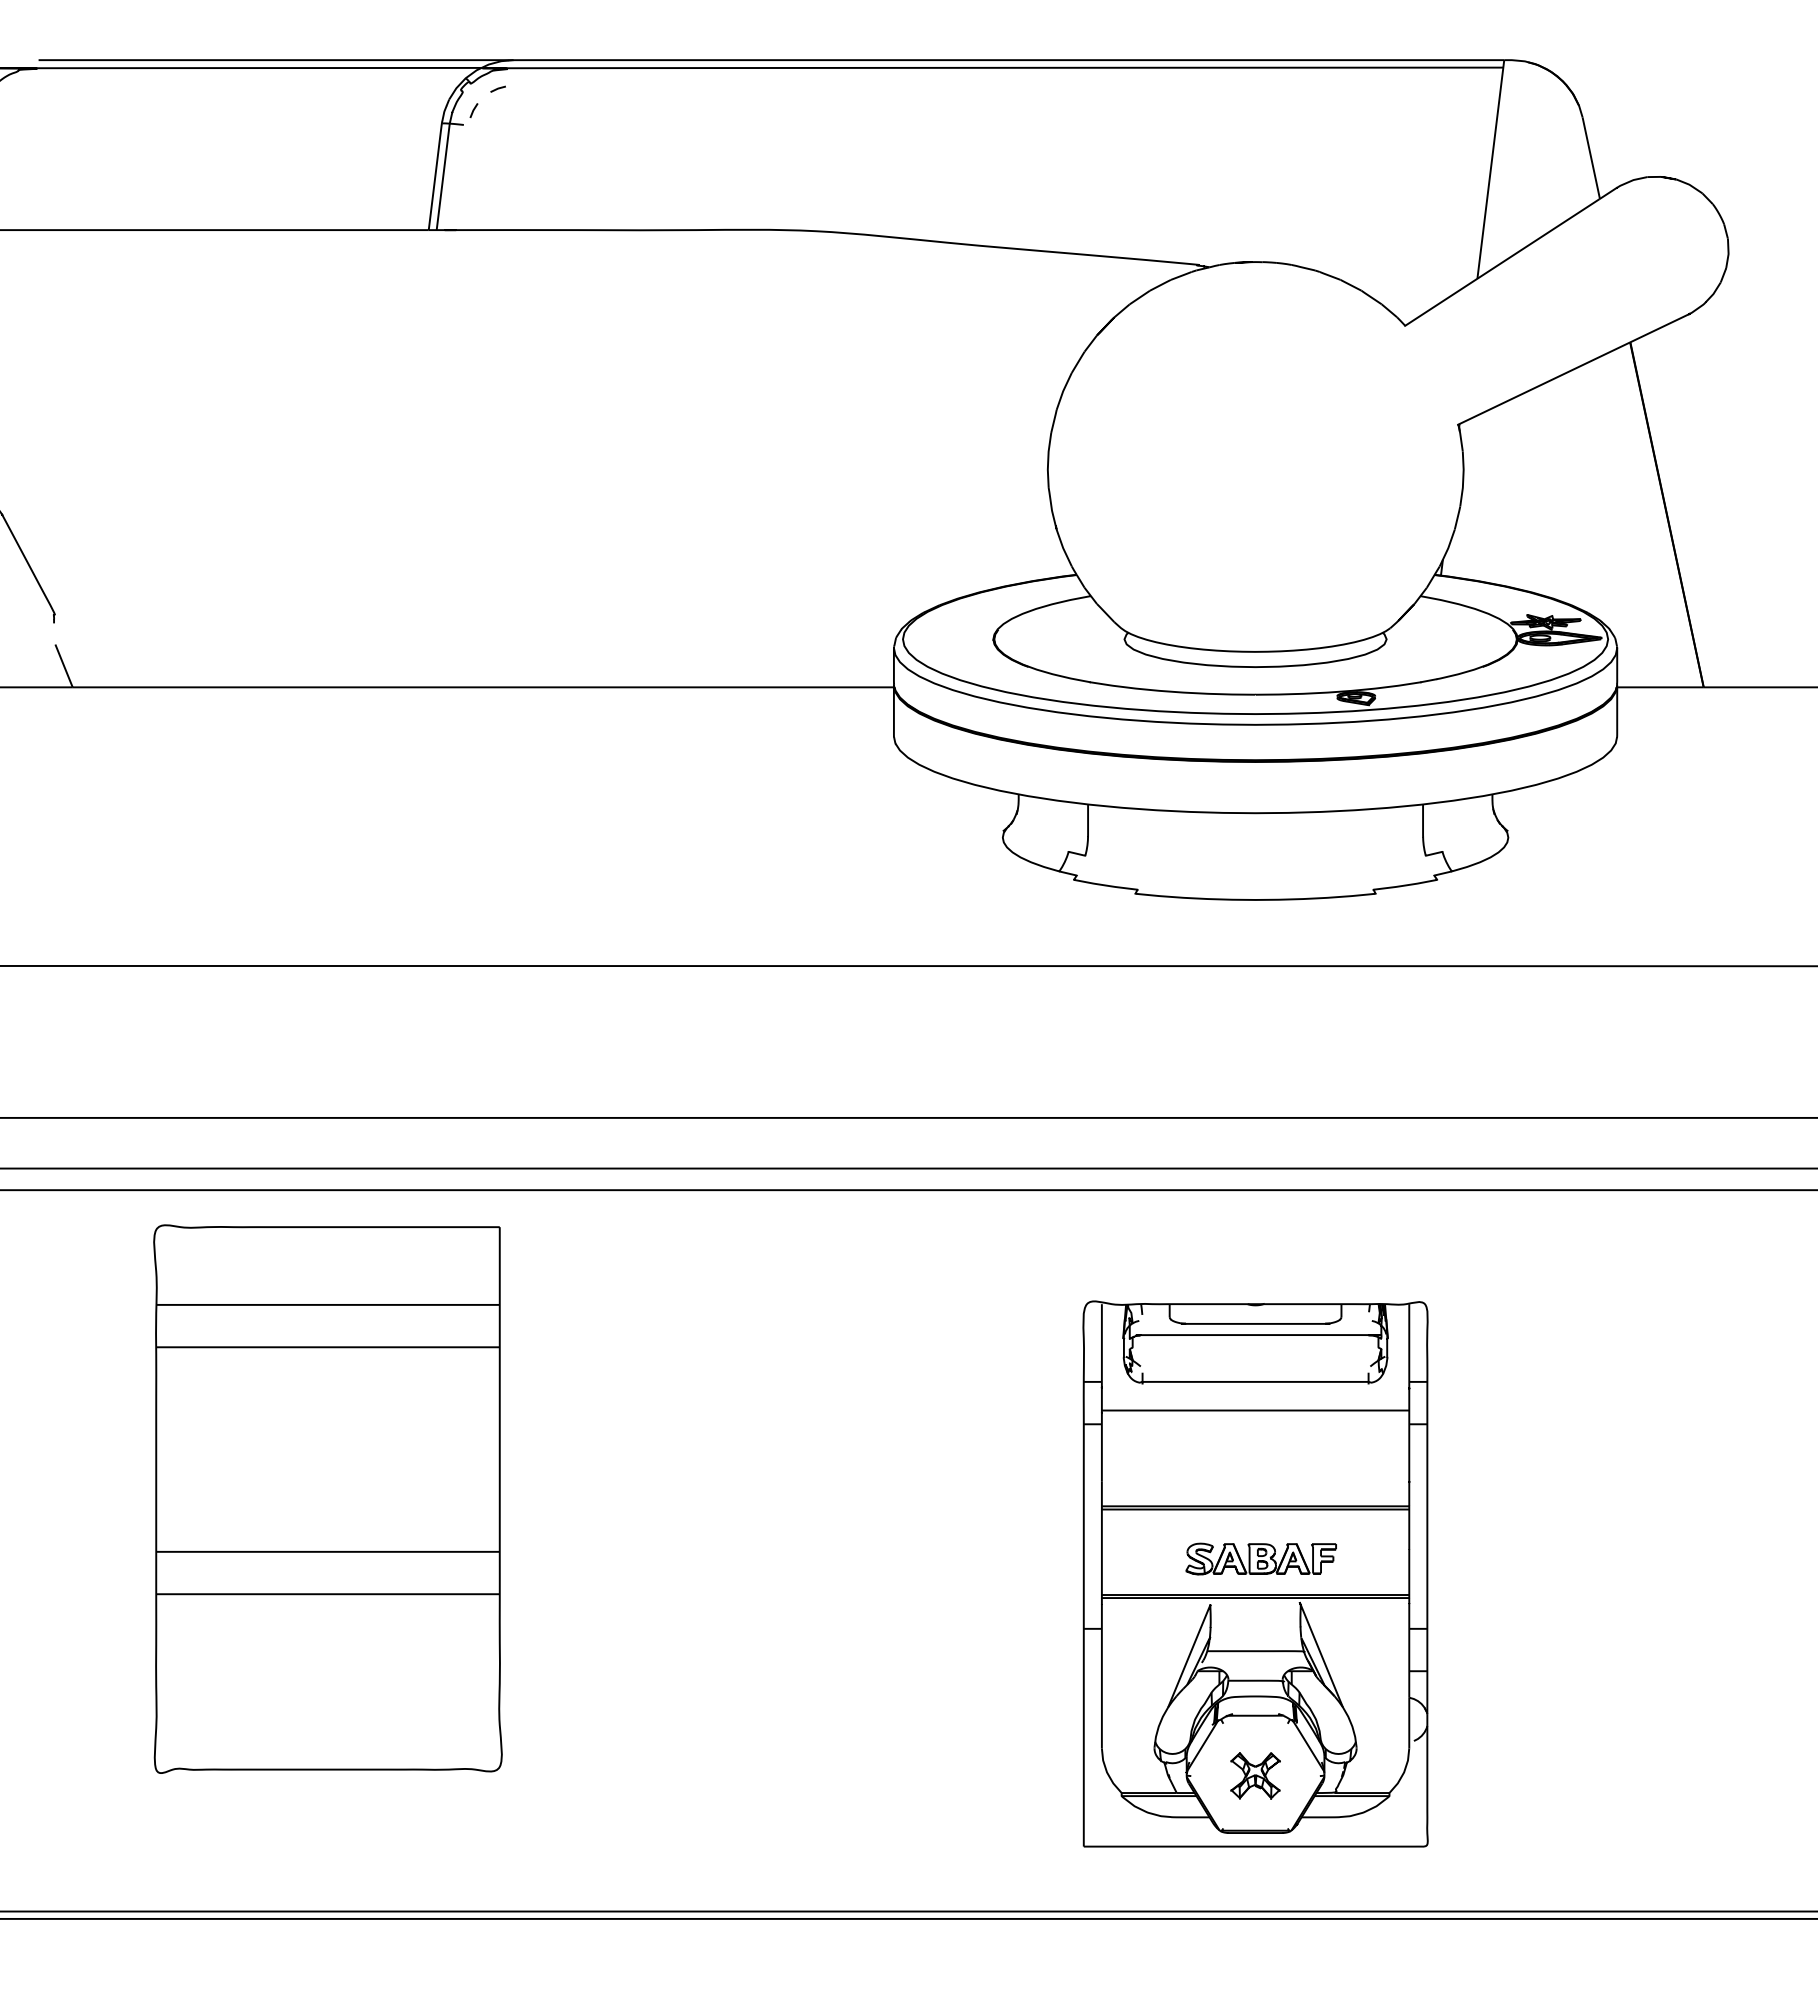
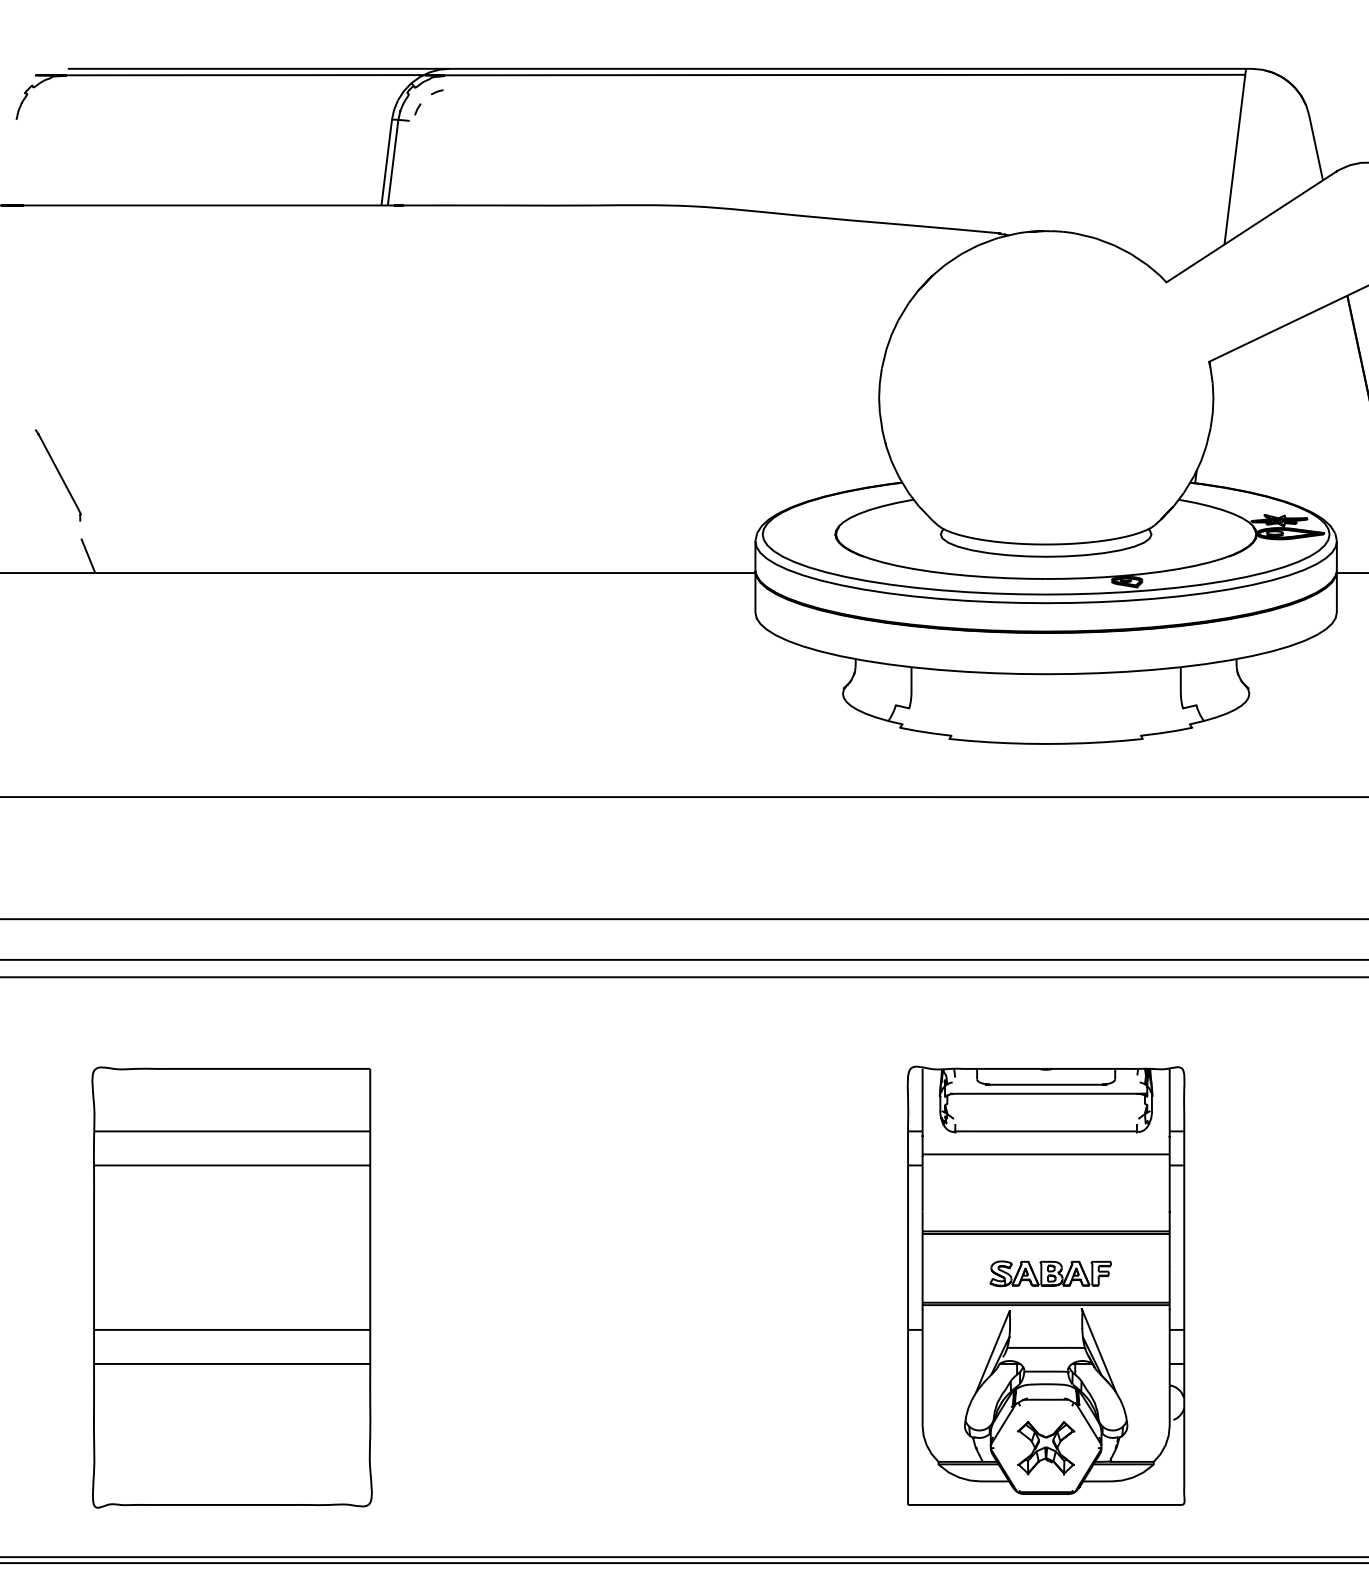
part: (327, 1498) -> (231, 1287), moved
part: (1255, 1775) -> (1046, 1447), size x1.43

